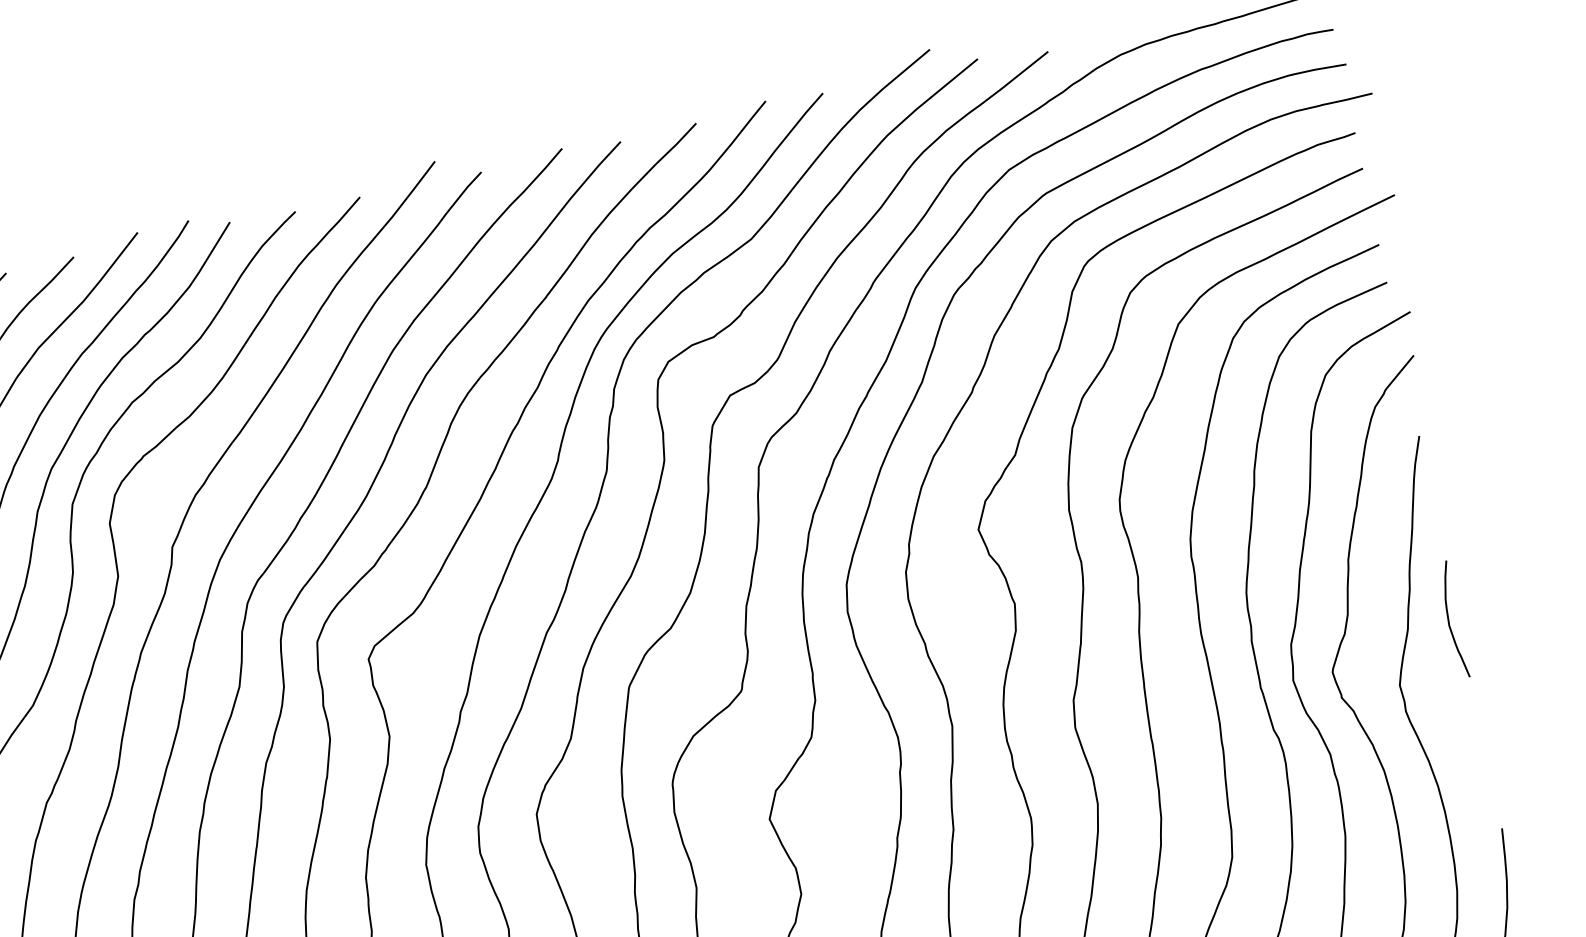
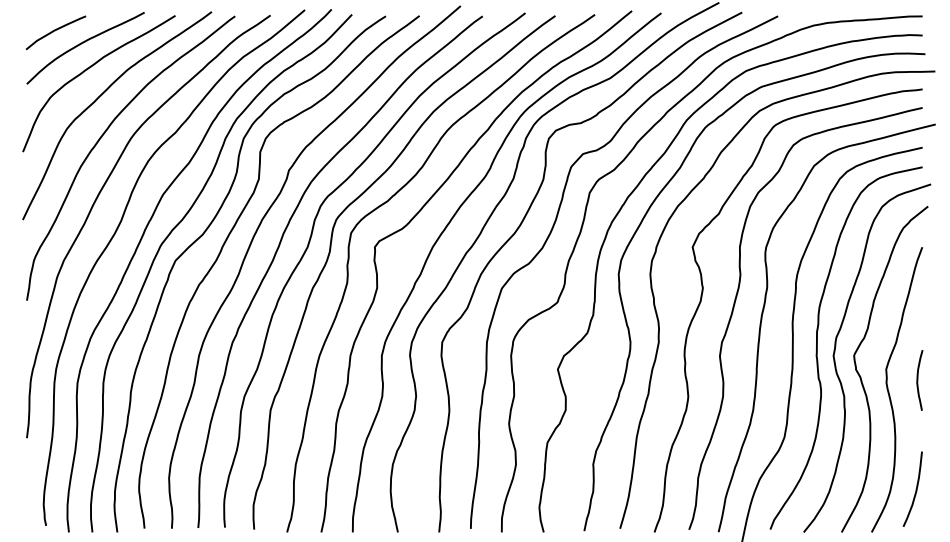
curve: (1450, 620) -> (918, 380), moved

